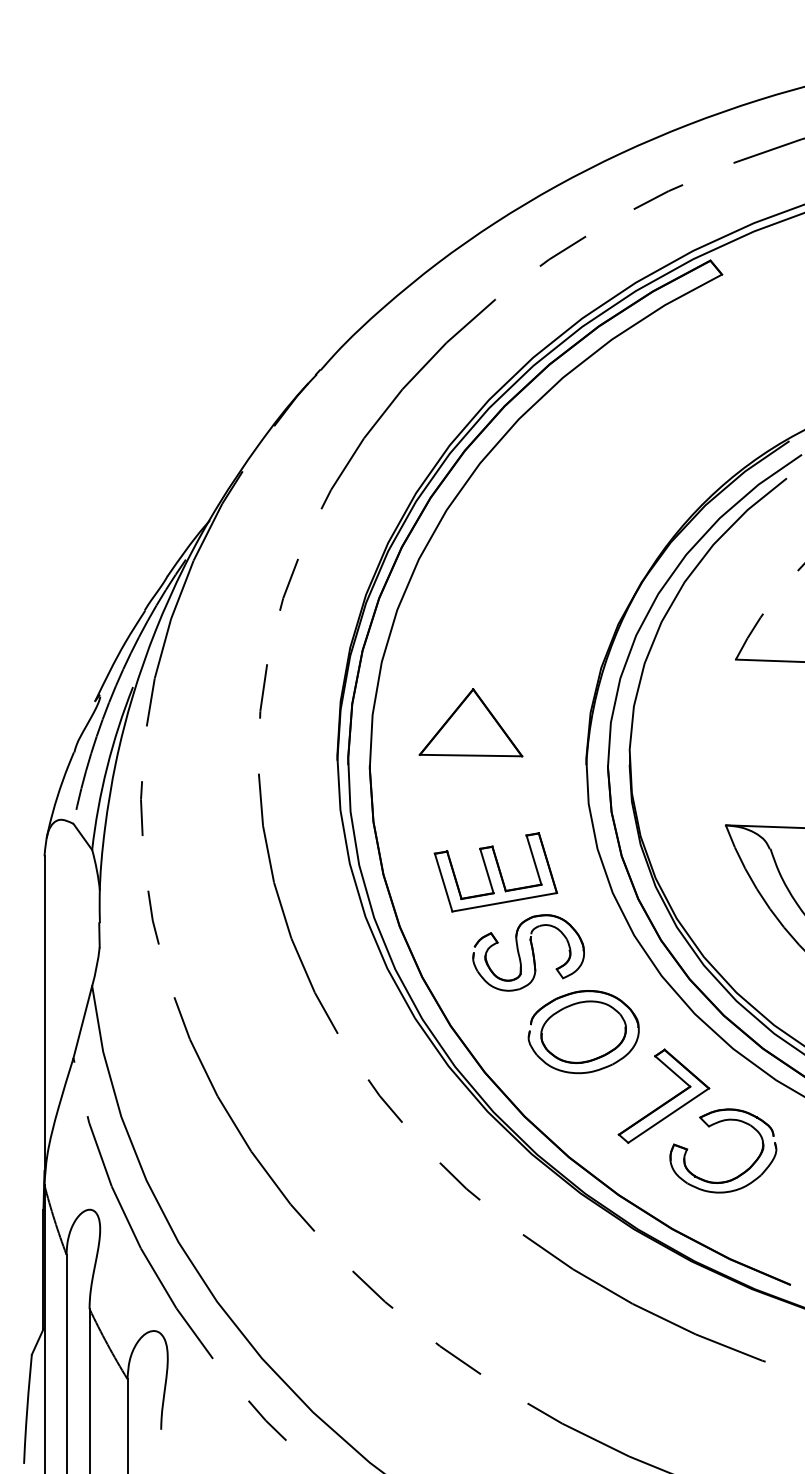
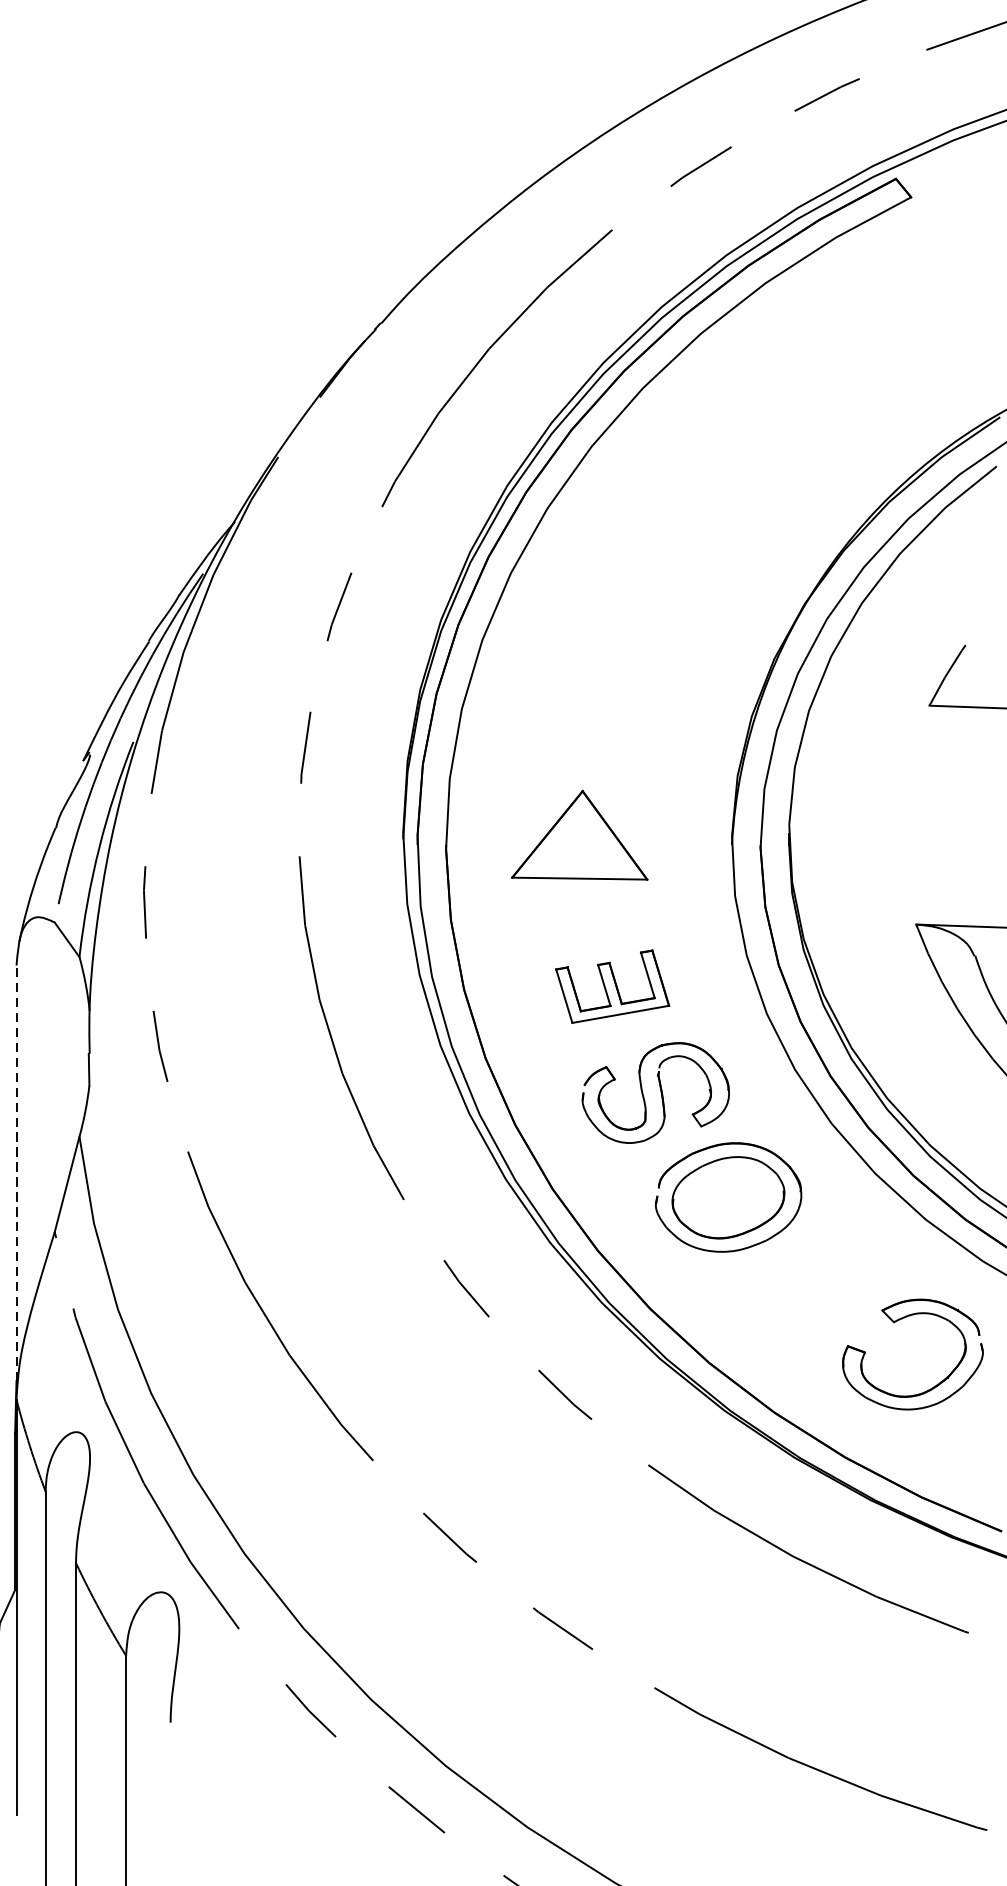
part: (470, 722) -> (579, 834), moved
part: (495, 872) -> (612, 986), size x0.7
line: (44, 1013) -> (16, 1173), solid -> dashed
part: (667, 1100) -> (839, 1287), removed

